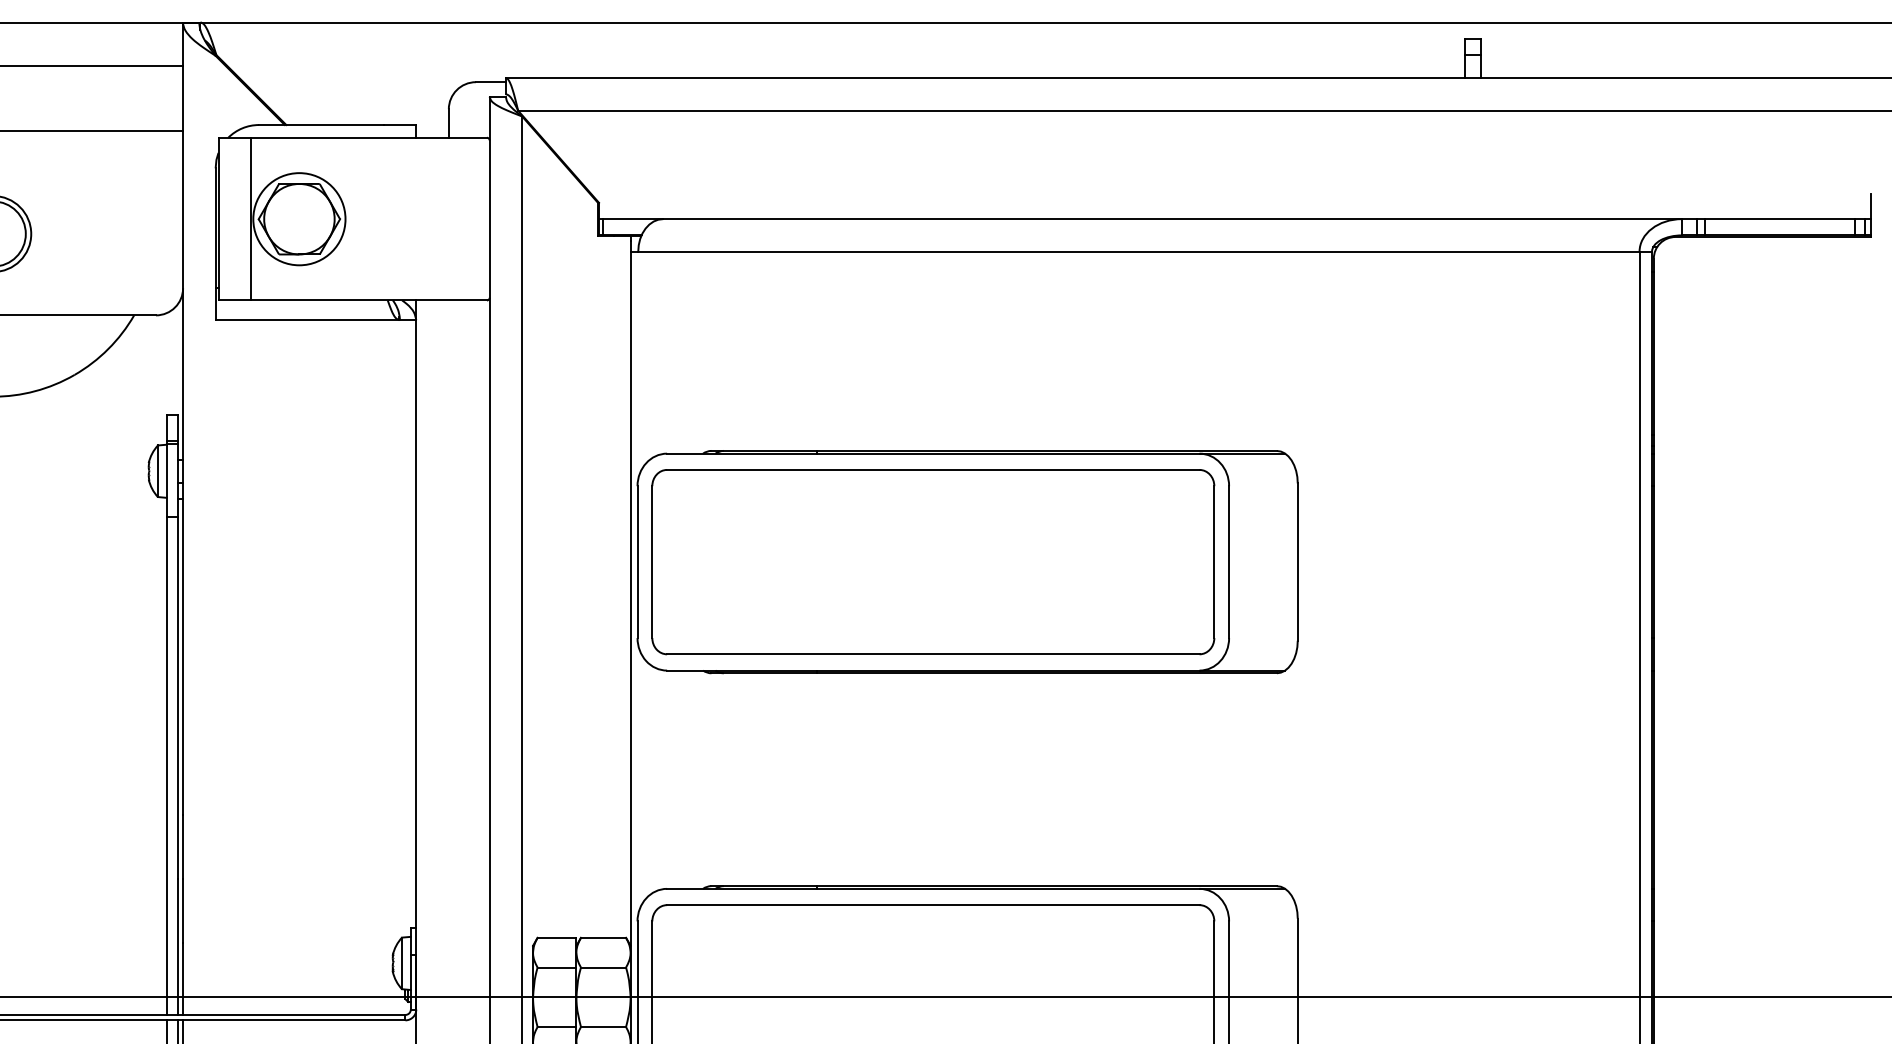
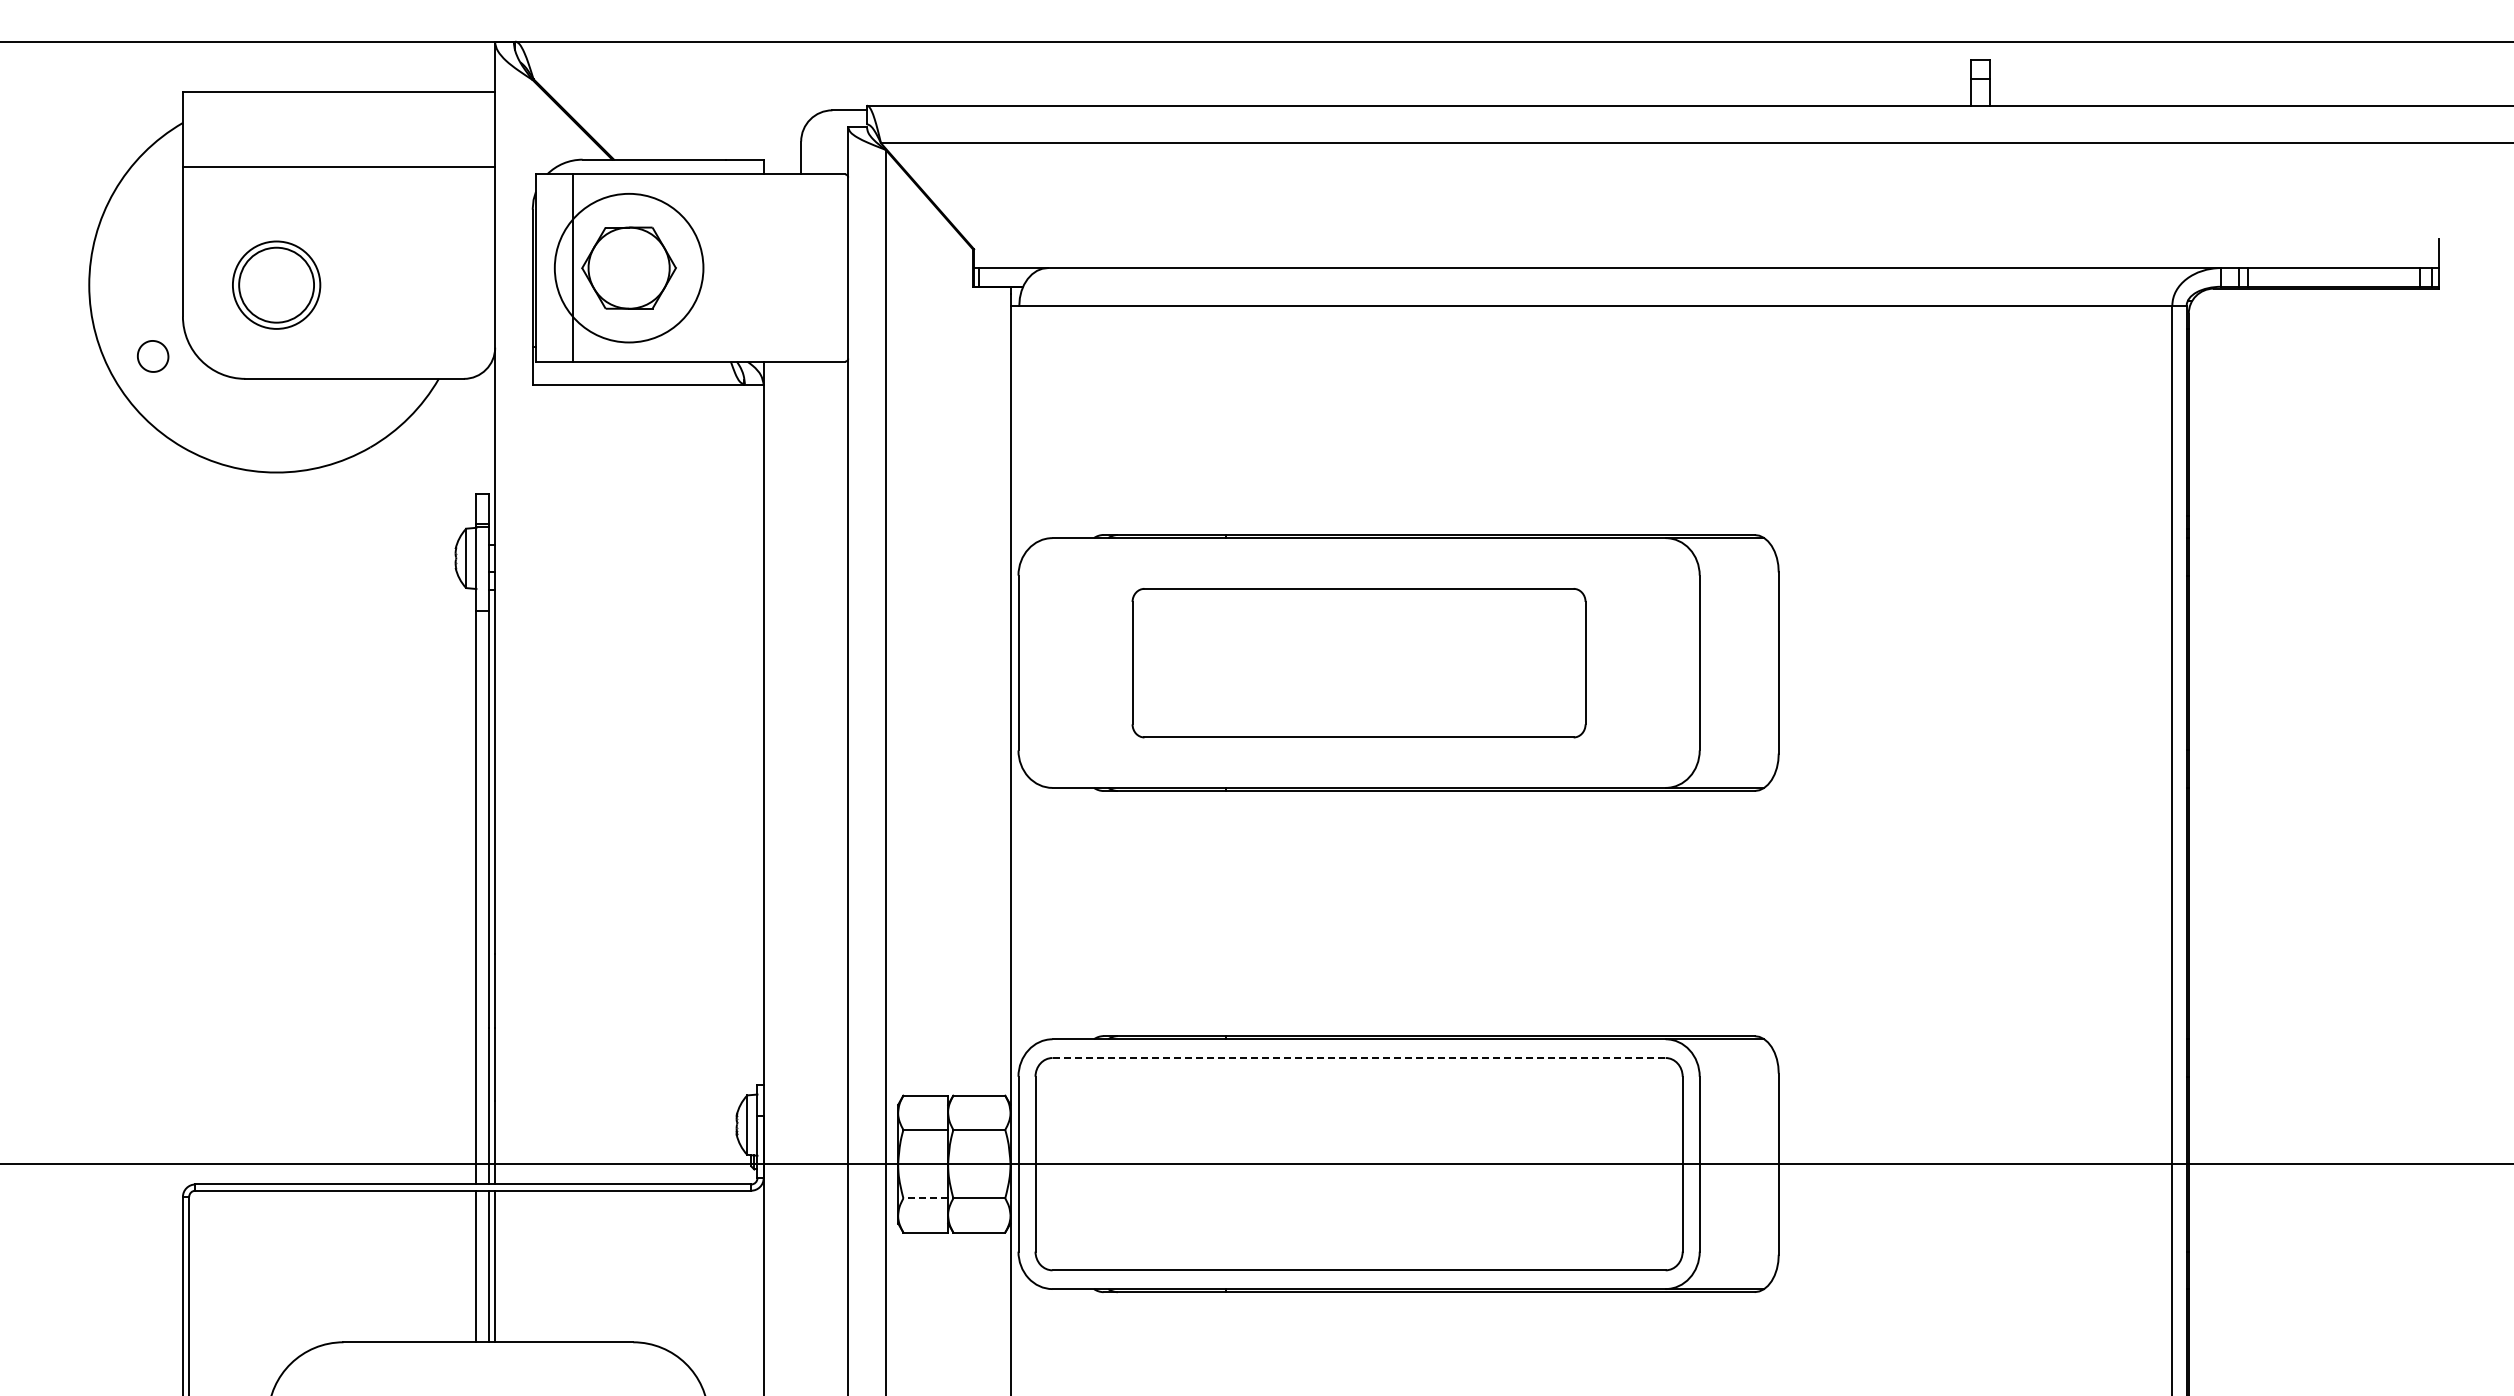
circle: (299, 219) -> (629, 268), size x1.4
part: (932, 562) -> (1358, 663), size x0.7
line: (933, 905) -> (1359, 1058), solid -> dashed
line: (556, 1027) -> (925, 1198), solid -> dashed

